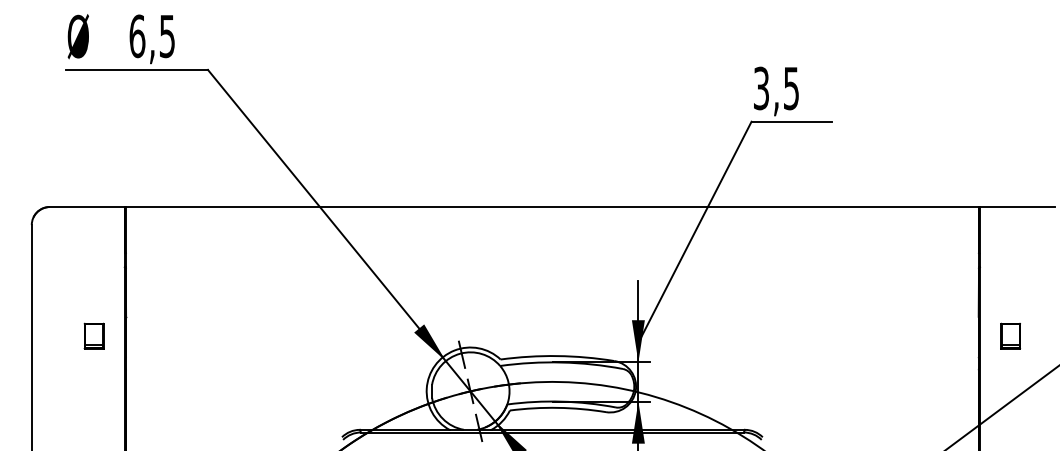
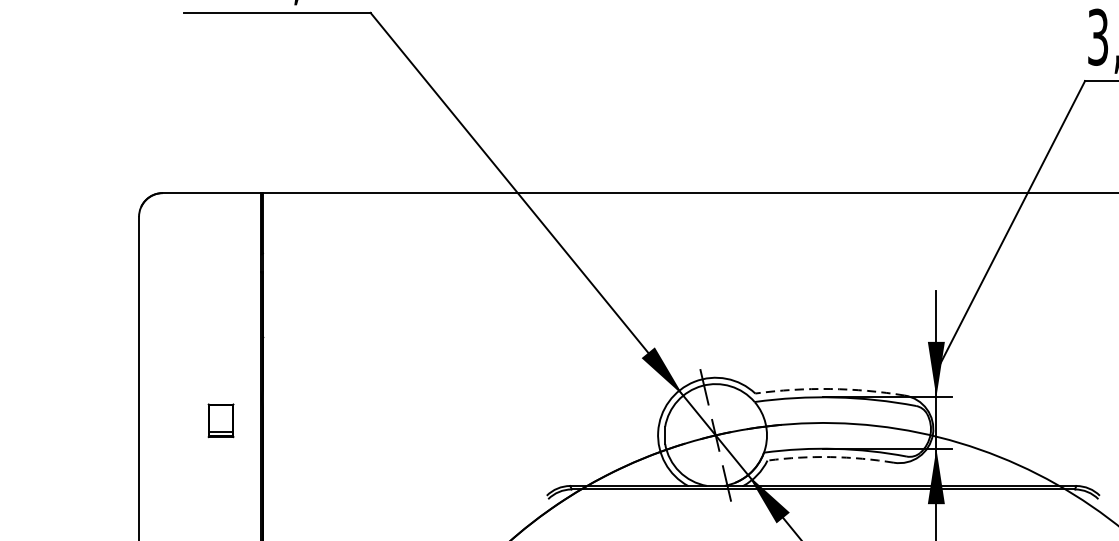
part: (93, 335) -> (220, 419), moved
arc: (557, 356) -> (830, 389), solid -> dashed
arc: (558, 407) -> (831, 456), solid -> dashed

